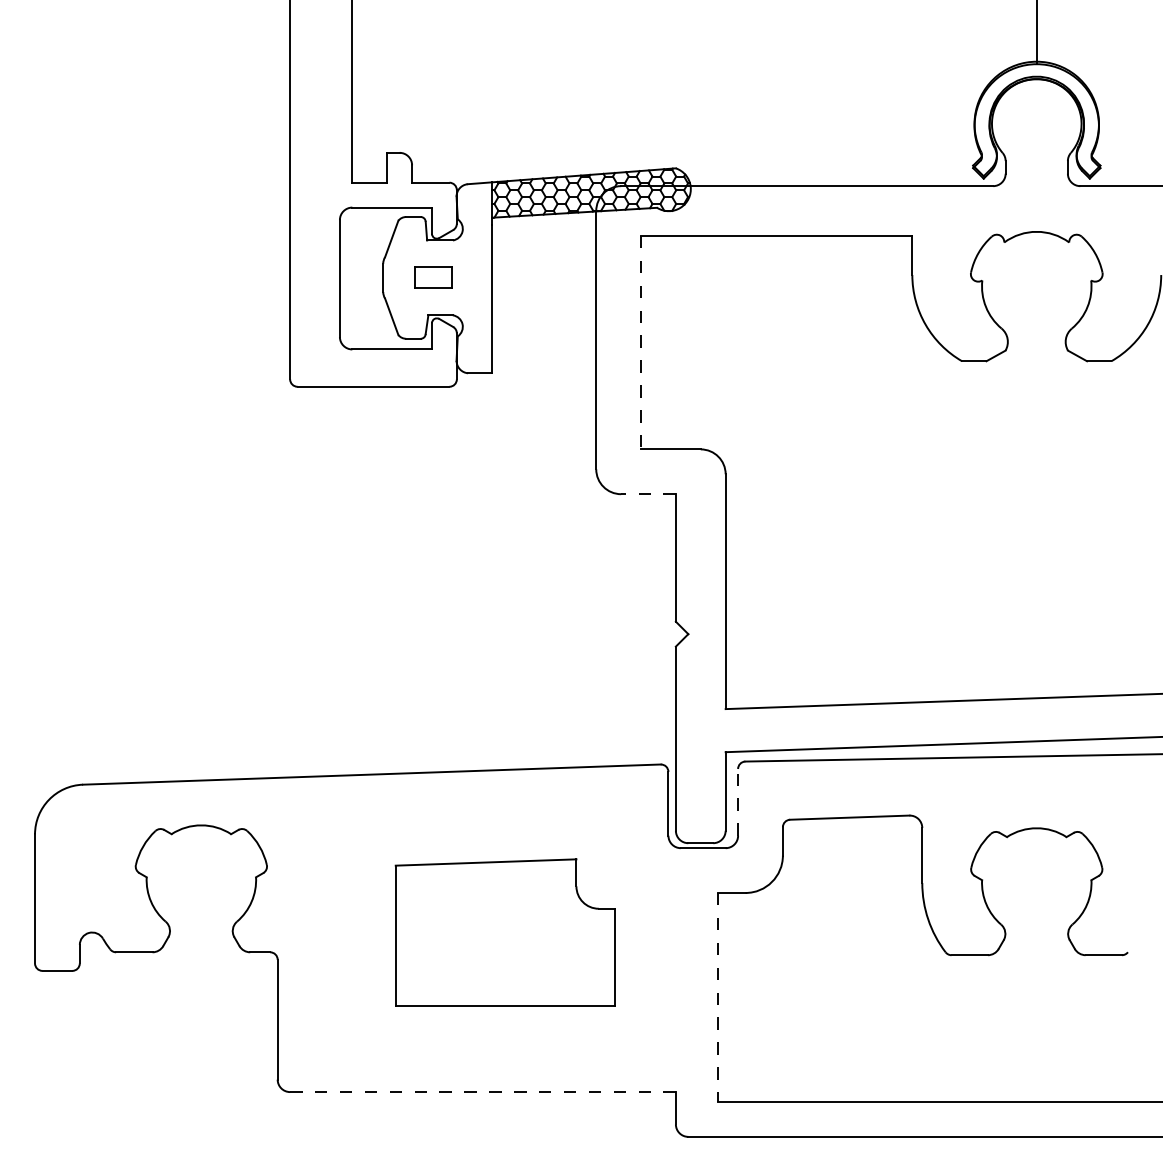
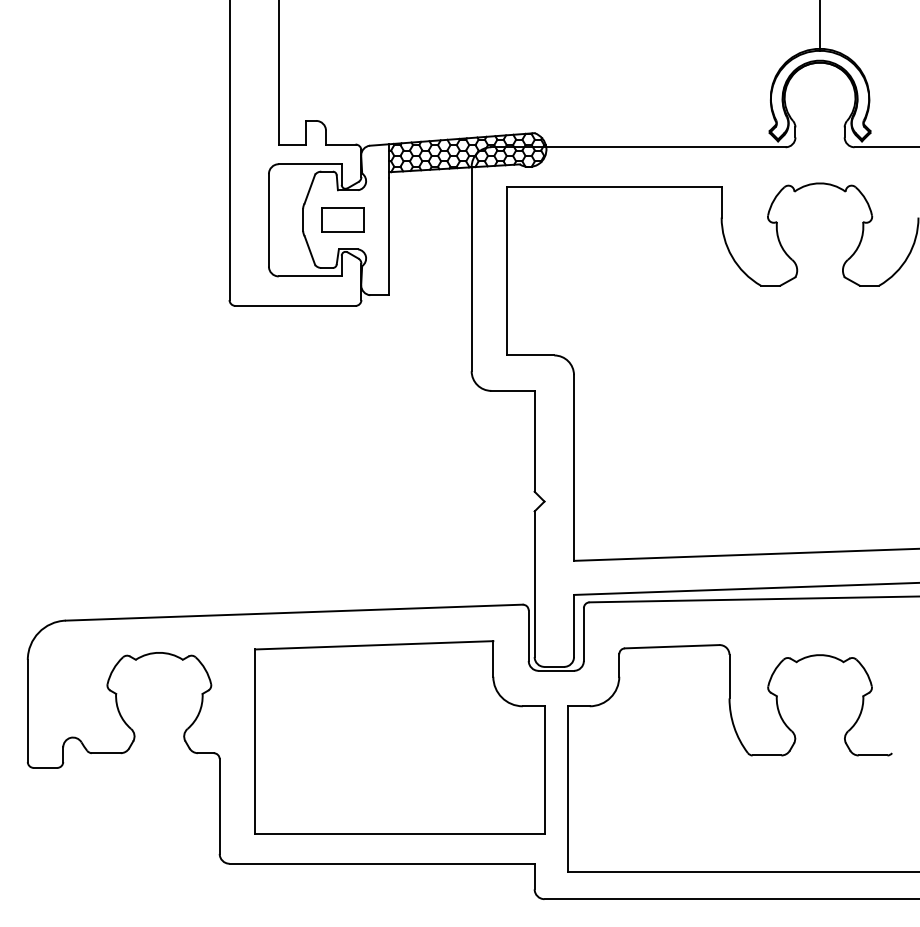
part: (432, 277) -> (342, 219), size x1.43
line: (641, 343) -> (507, 271), dashed -> solid
line: (649, 493) -> (513, 390), dashed -> solid
line: (737, 802) -> (583, 634), dashed -> solid
part: (505, 932) -> (399, 737), size x1.67
line: (718, 996) -> (568, 788), dashed -> solid
line: (483, 1091) -> (382, 863), dashed -> solid

